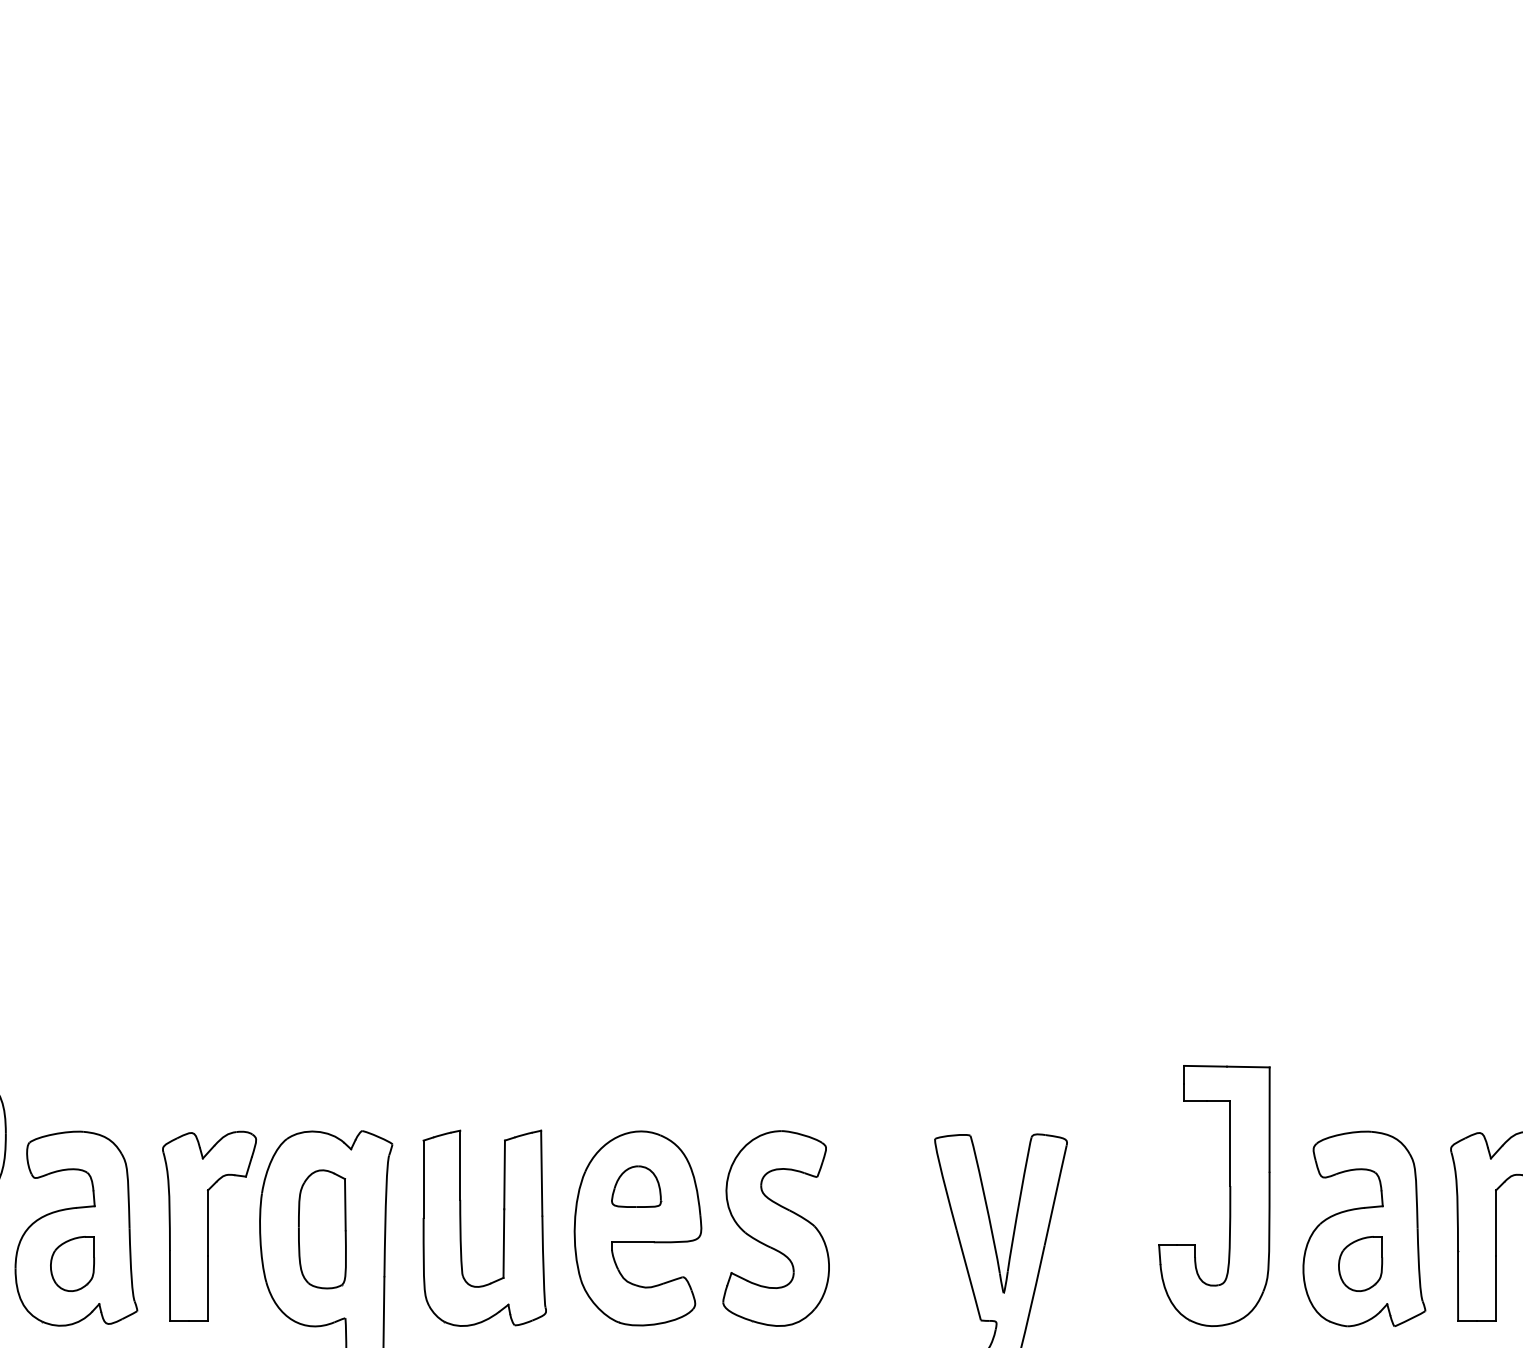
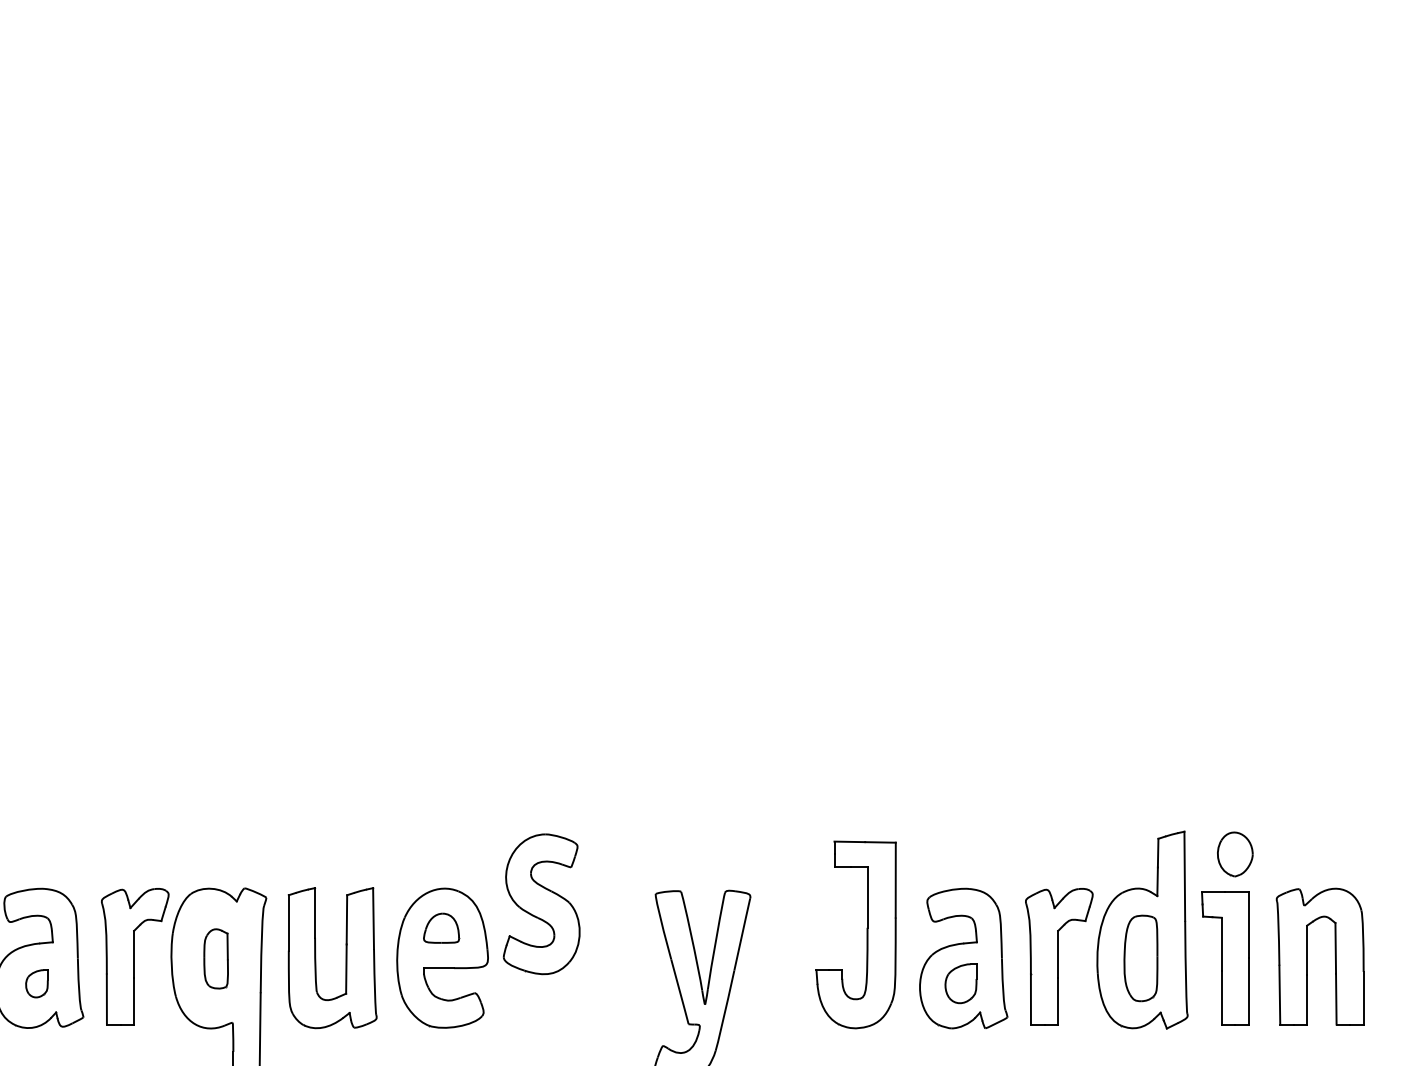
part: (321, 1228) -> (215, 958), size x0.7
part: (775, 1228) -> (541, 904), moved
part: (71, 1263) -> (36, 983), size x0.7

